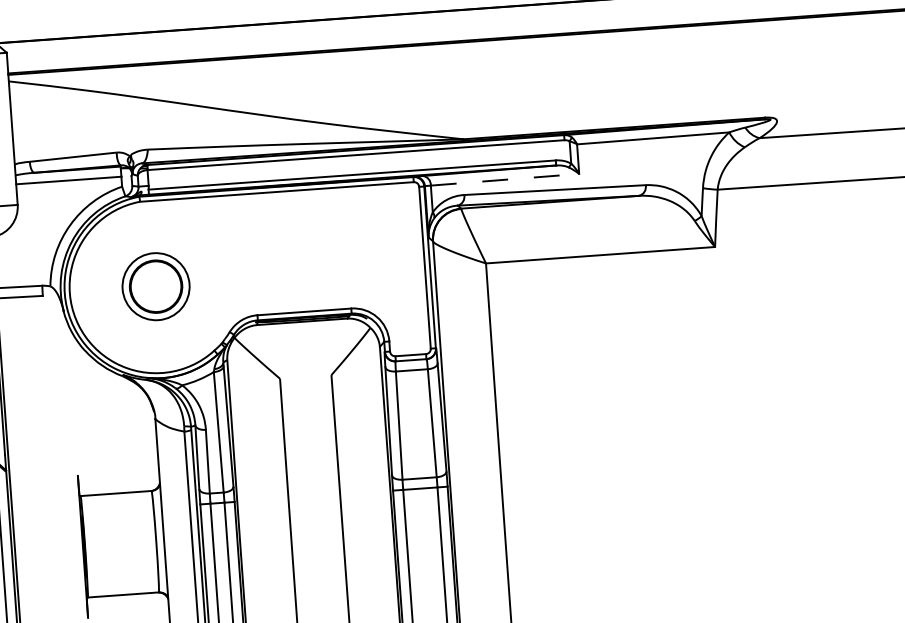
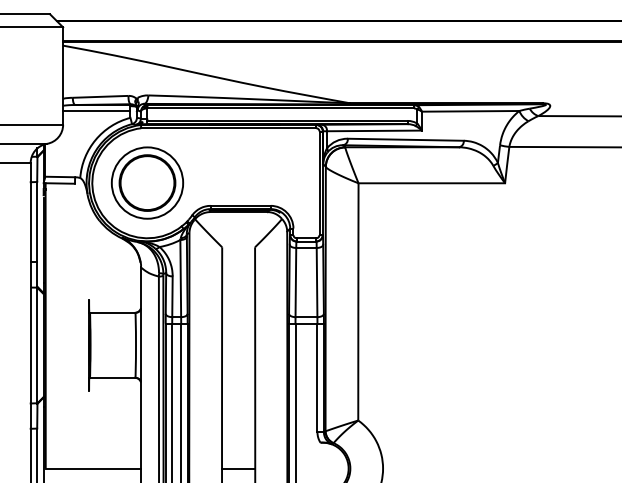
line: (505, 179) -> (374, 130), dashed -> solid
part: (156, 285) -> (147, 182), size x1.67

